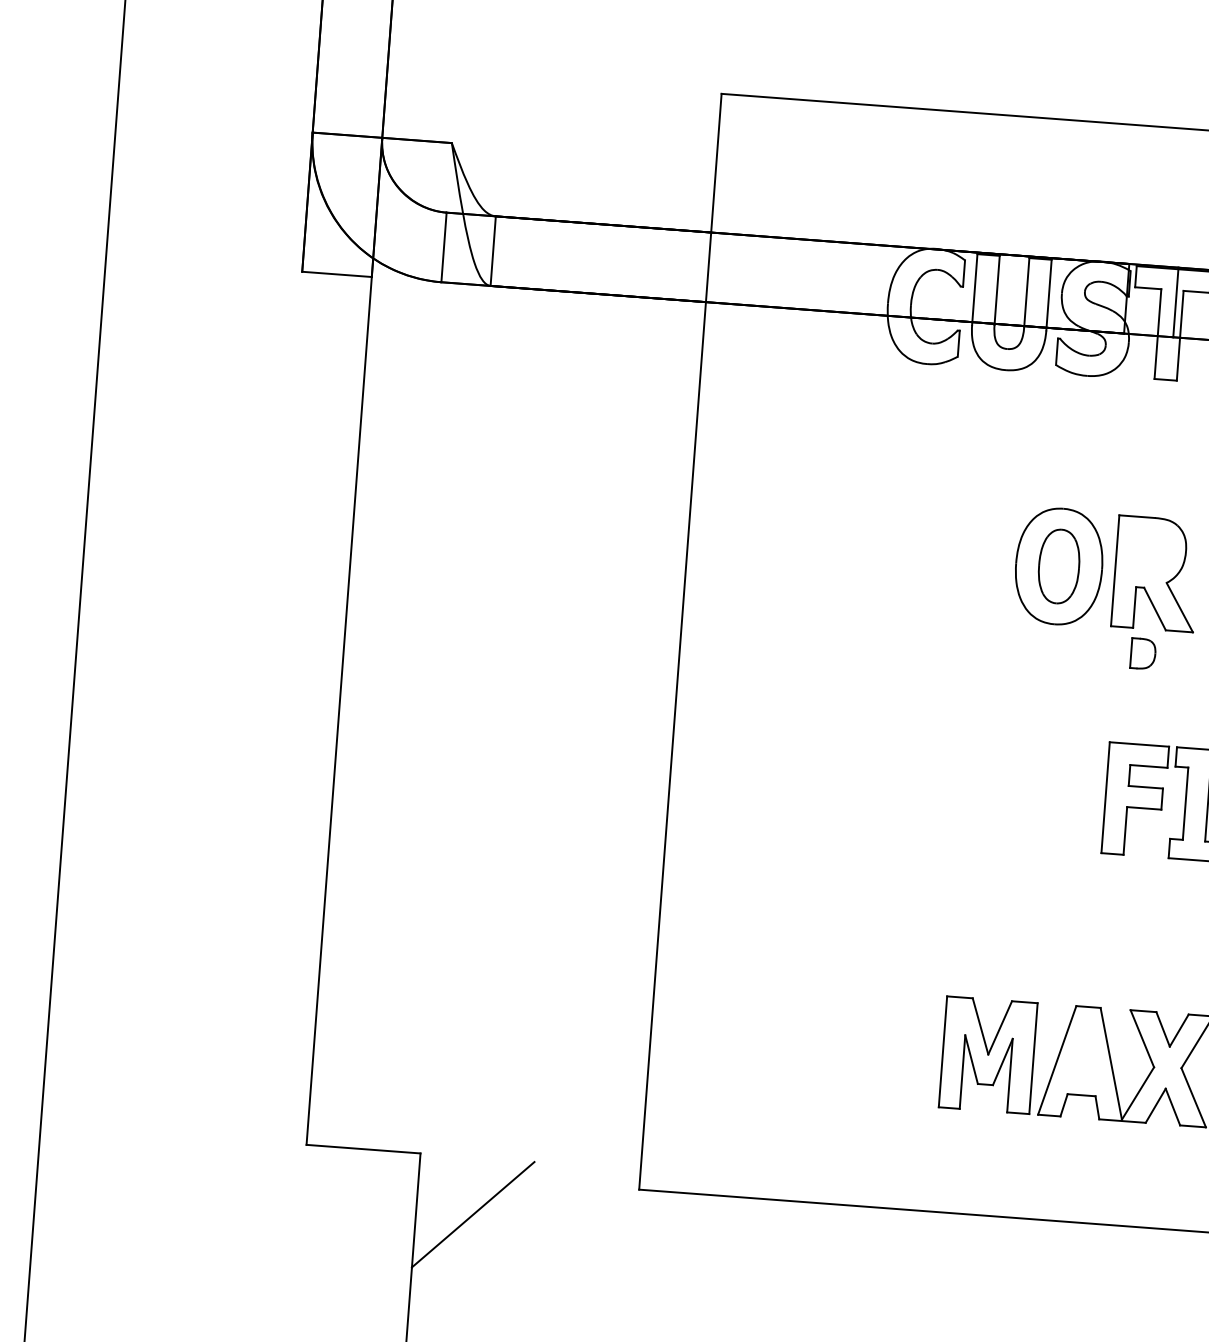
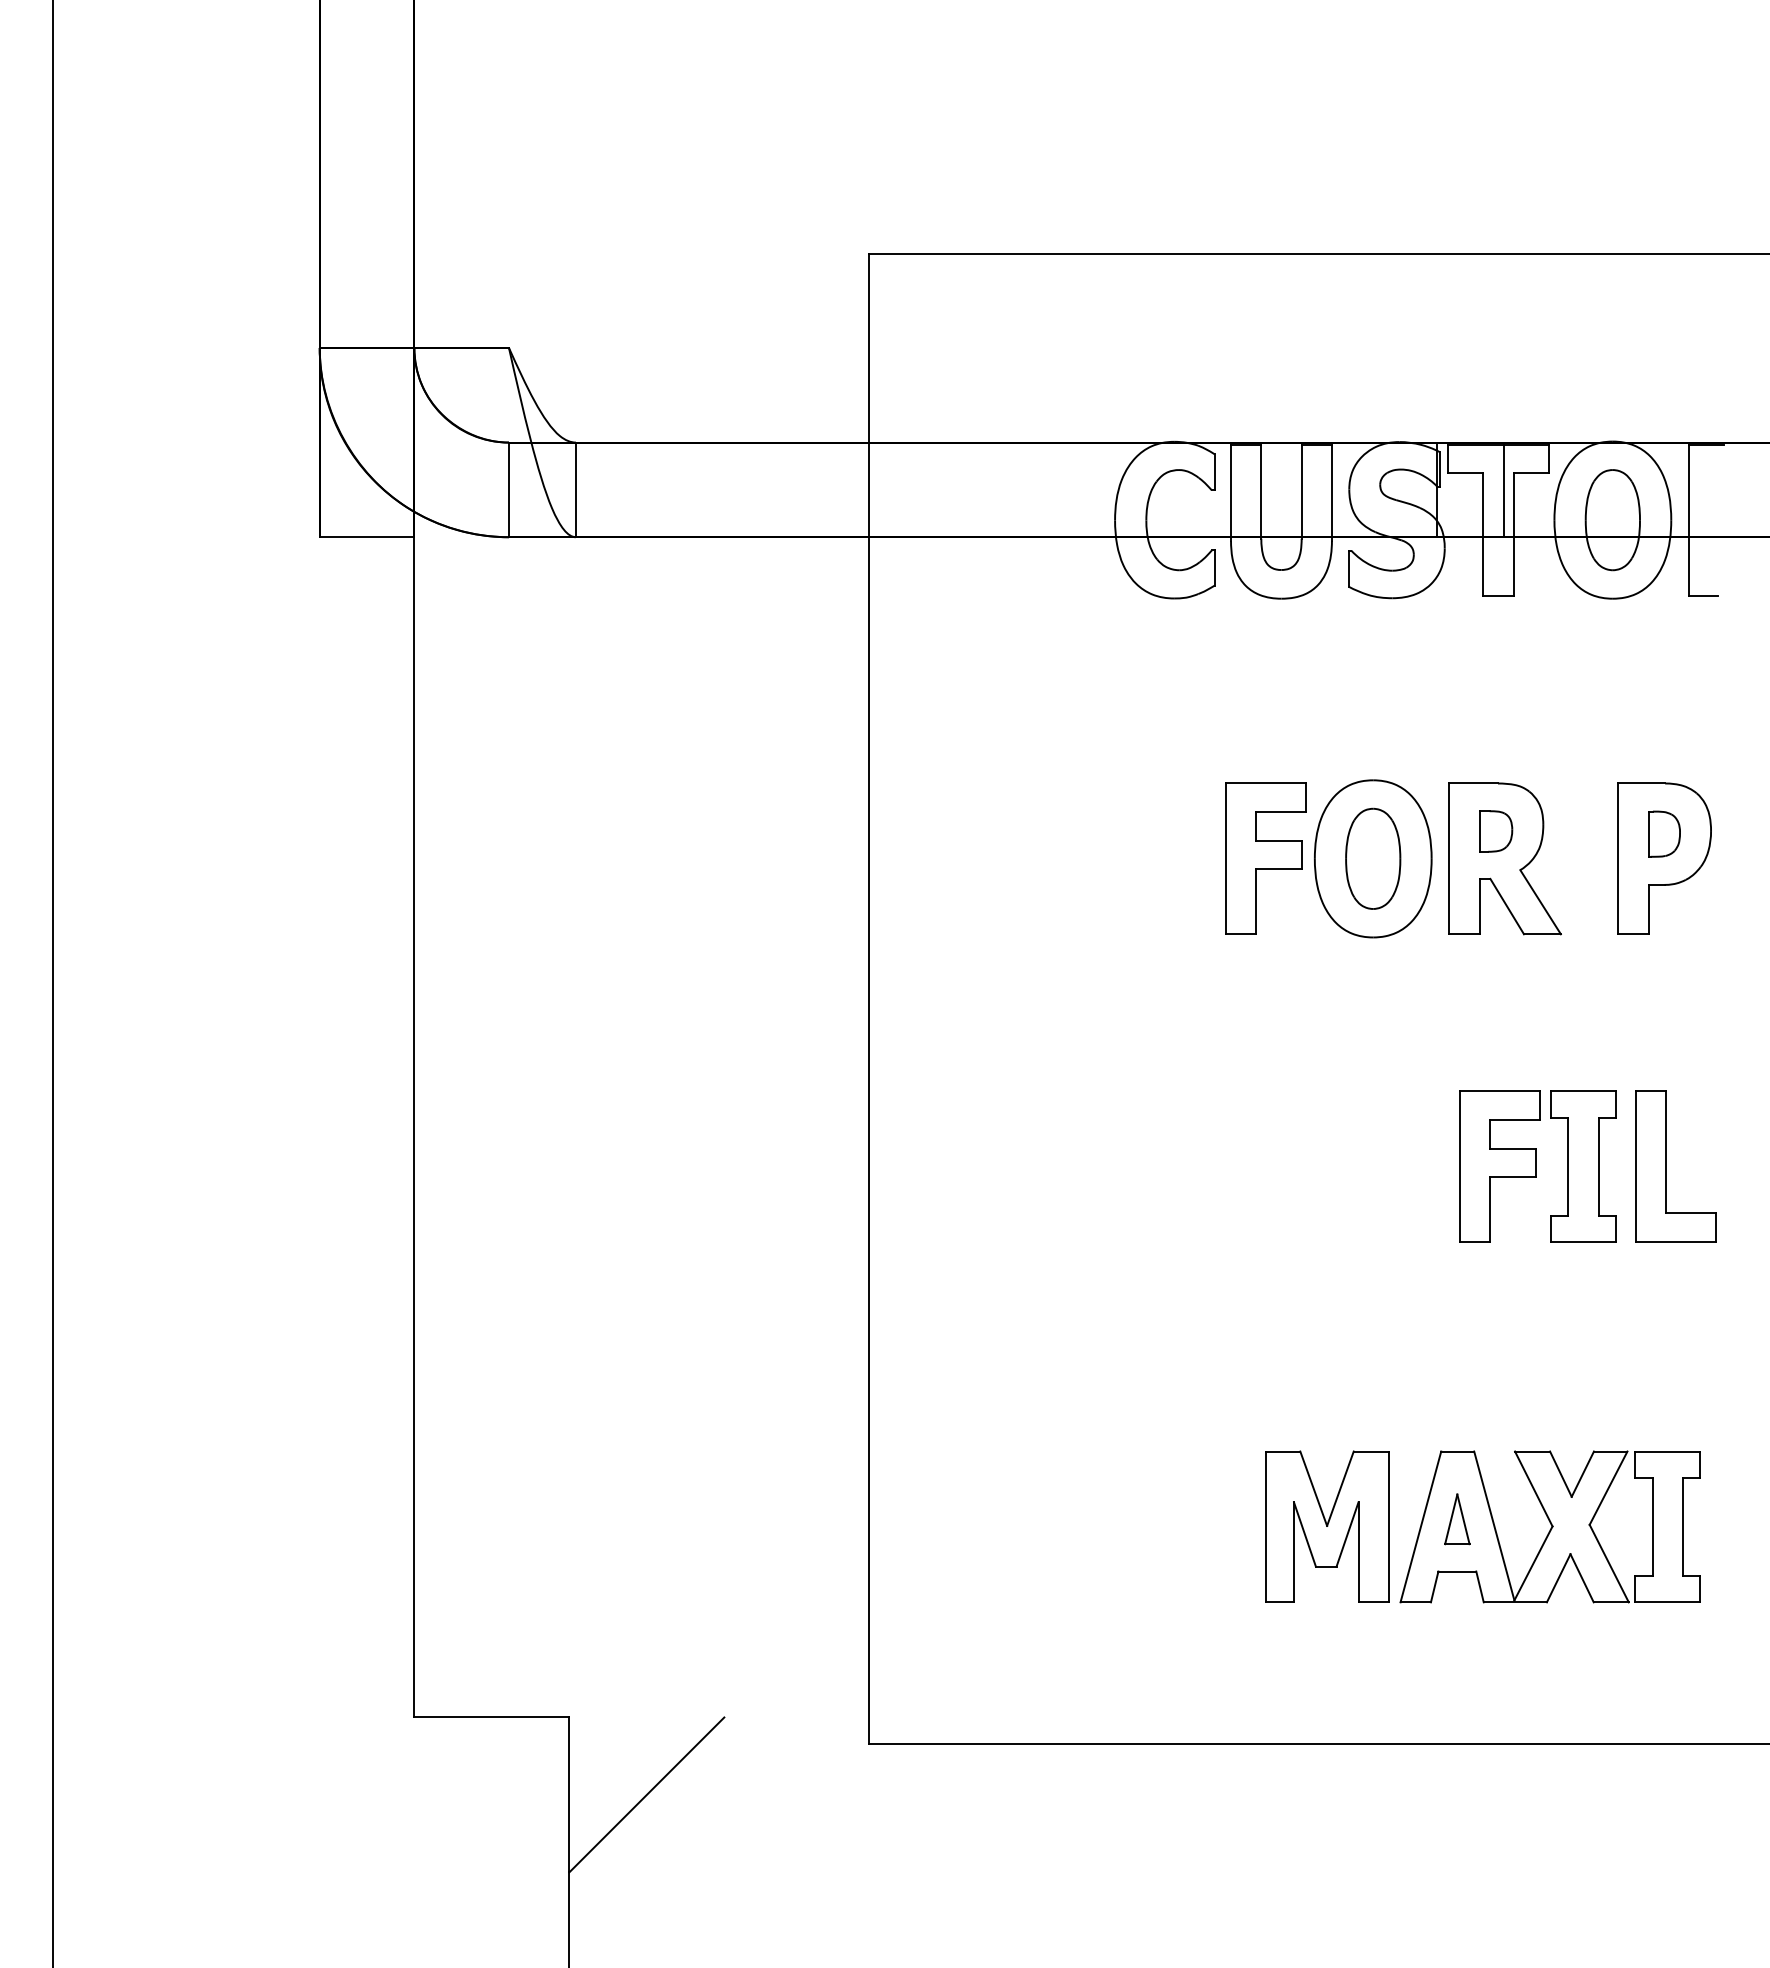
part: (979, 560) -> (1265, 858), added
part: (1143, 653) -> (1496, 831), moved
part: (1084, 1056) -> (1457, 1519), added

